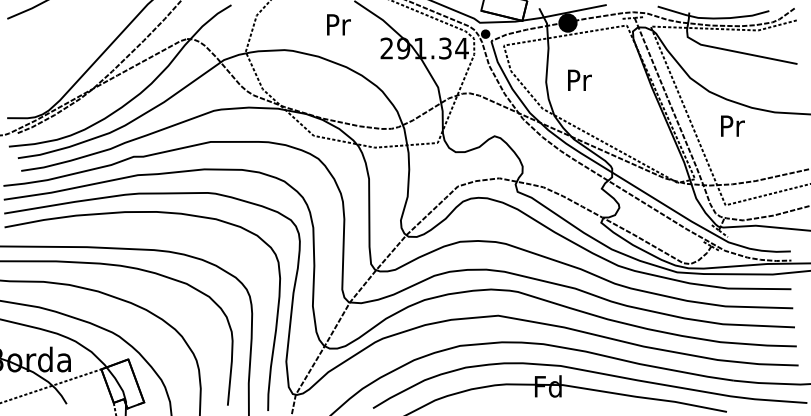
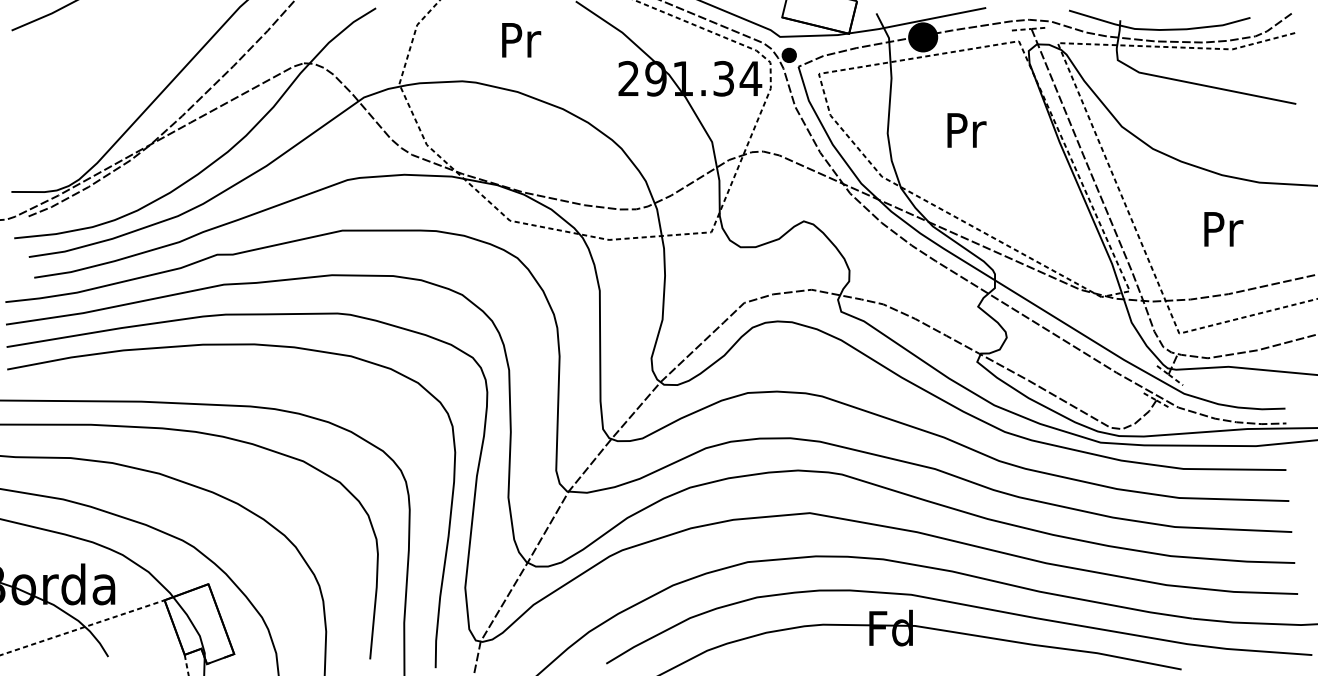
text: (338, 24) -> (520, 39), moved
text: (579, 79) -> (966, 129), moved
text: (732, 125) -> (1223, 228), moved

